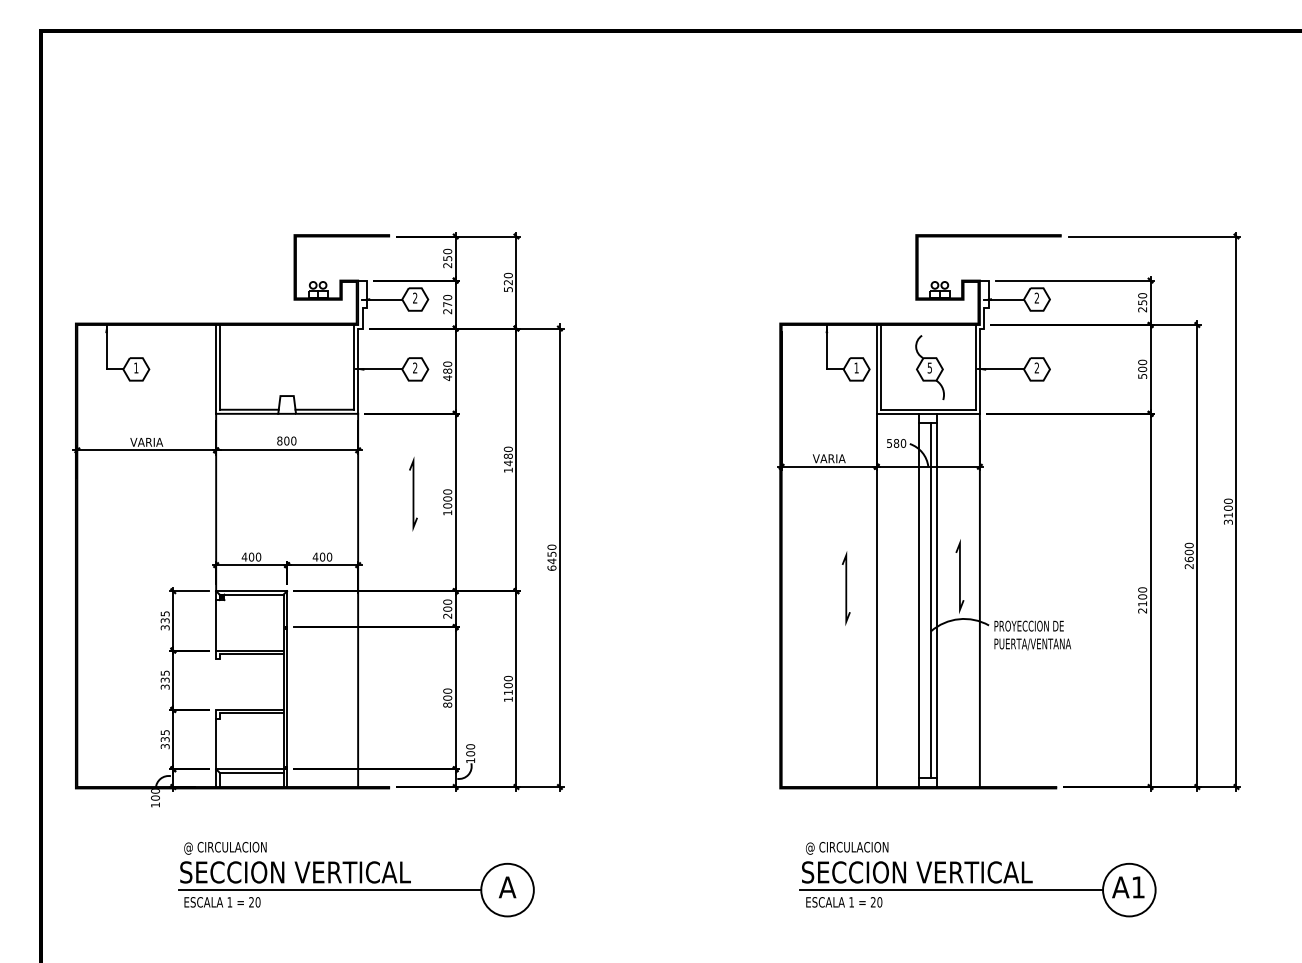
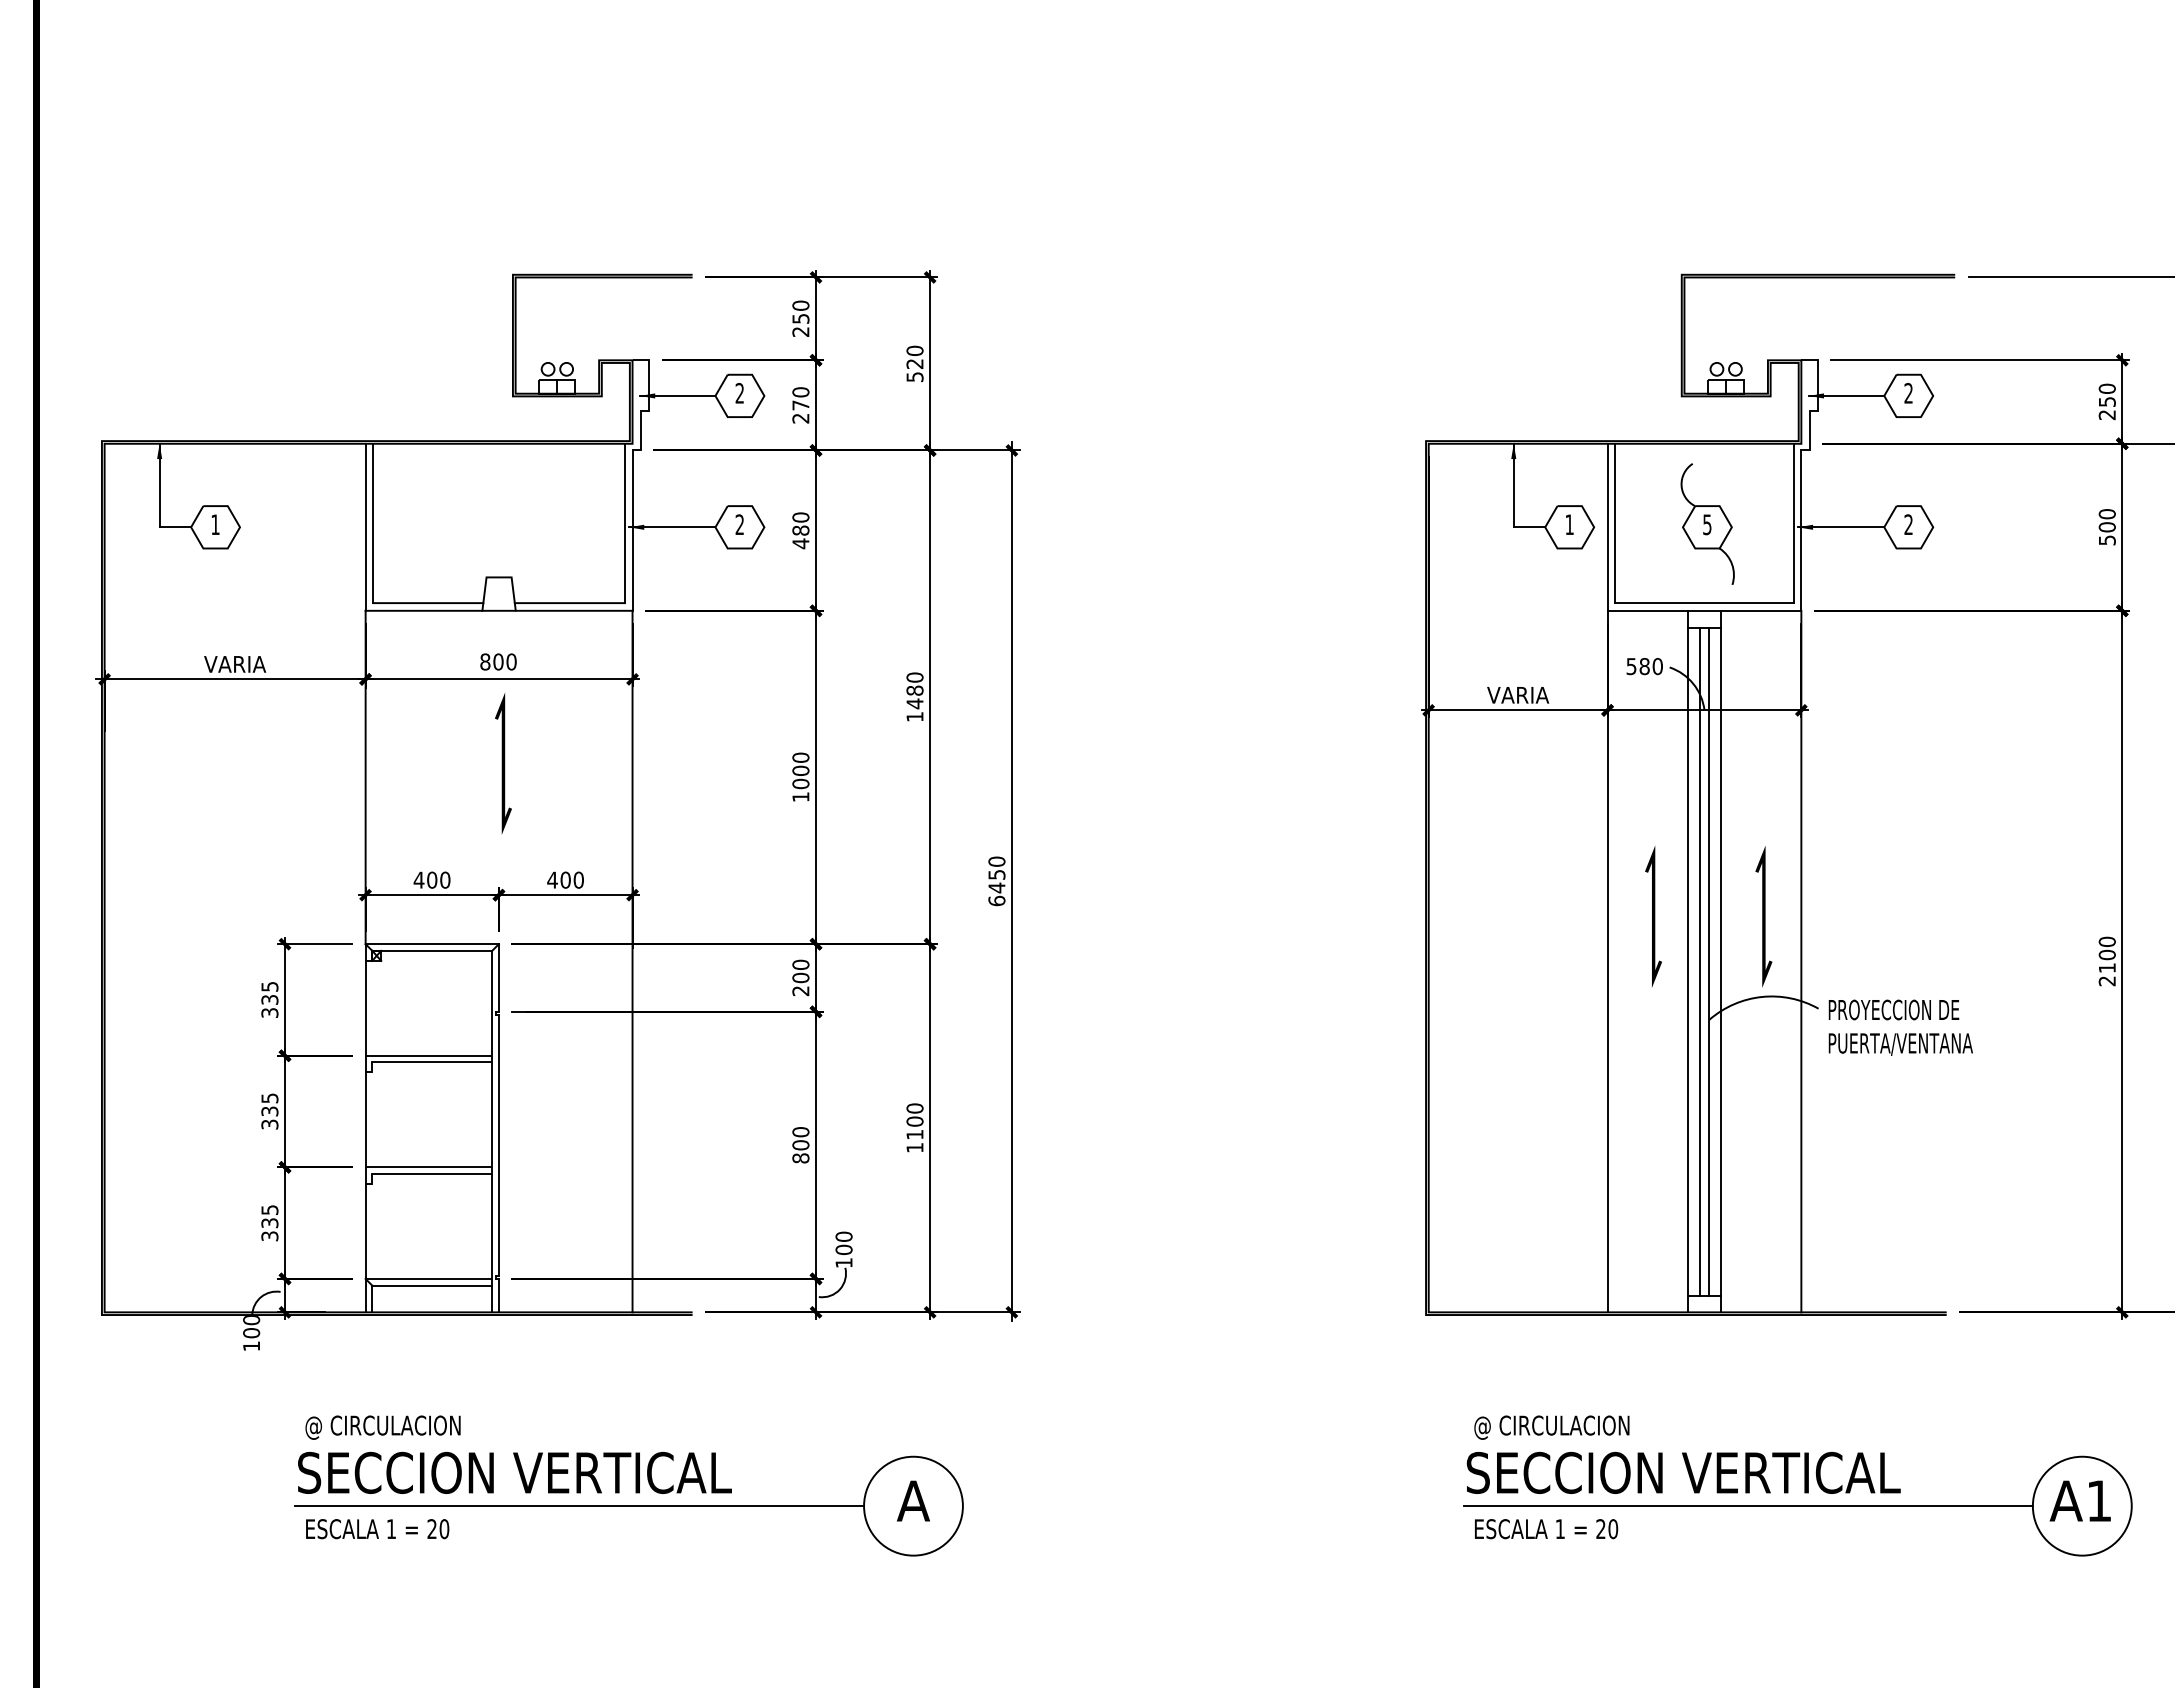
line: (413, 494) -> (503, 764), moved
line: (845, 588) -> (1652, 916), moved
line: (925, 600) -> (1699, 961), added
line: (216, 684) -> (366, 1119), added

